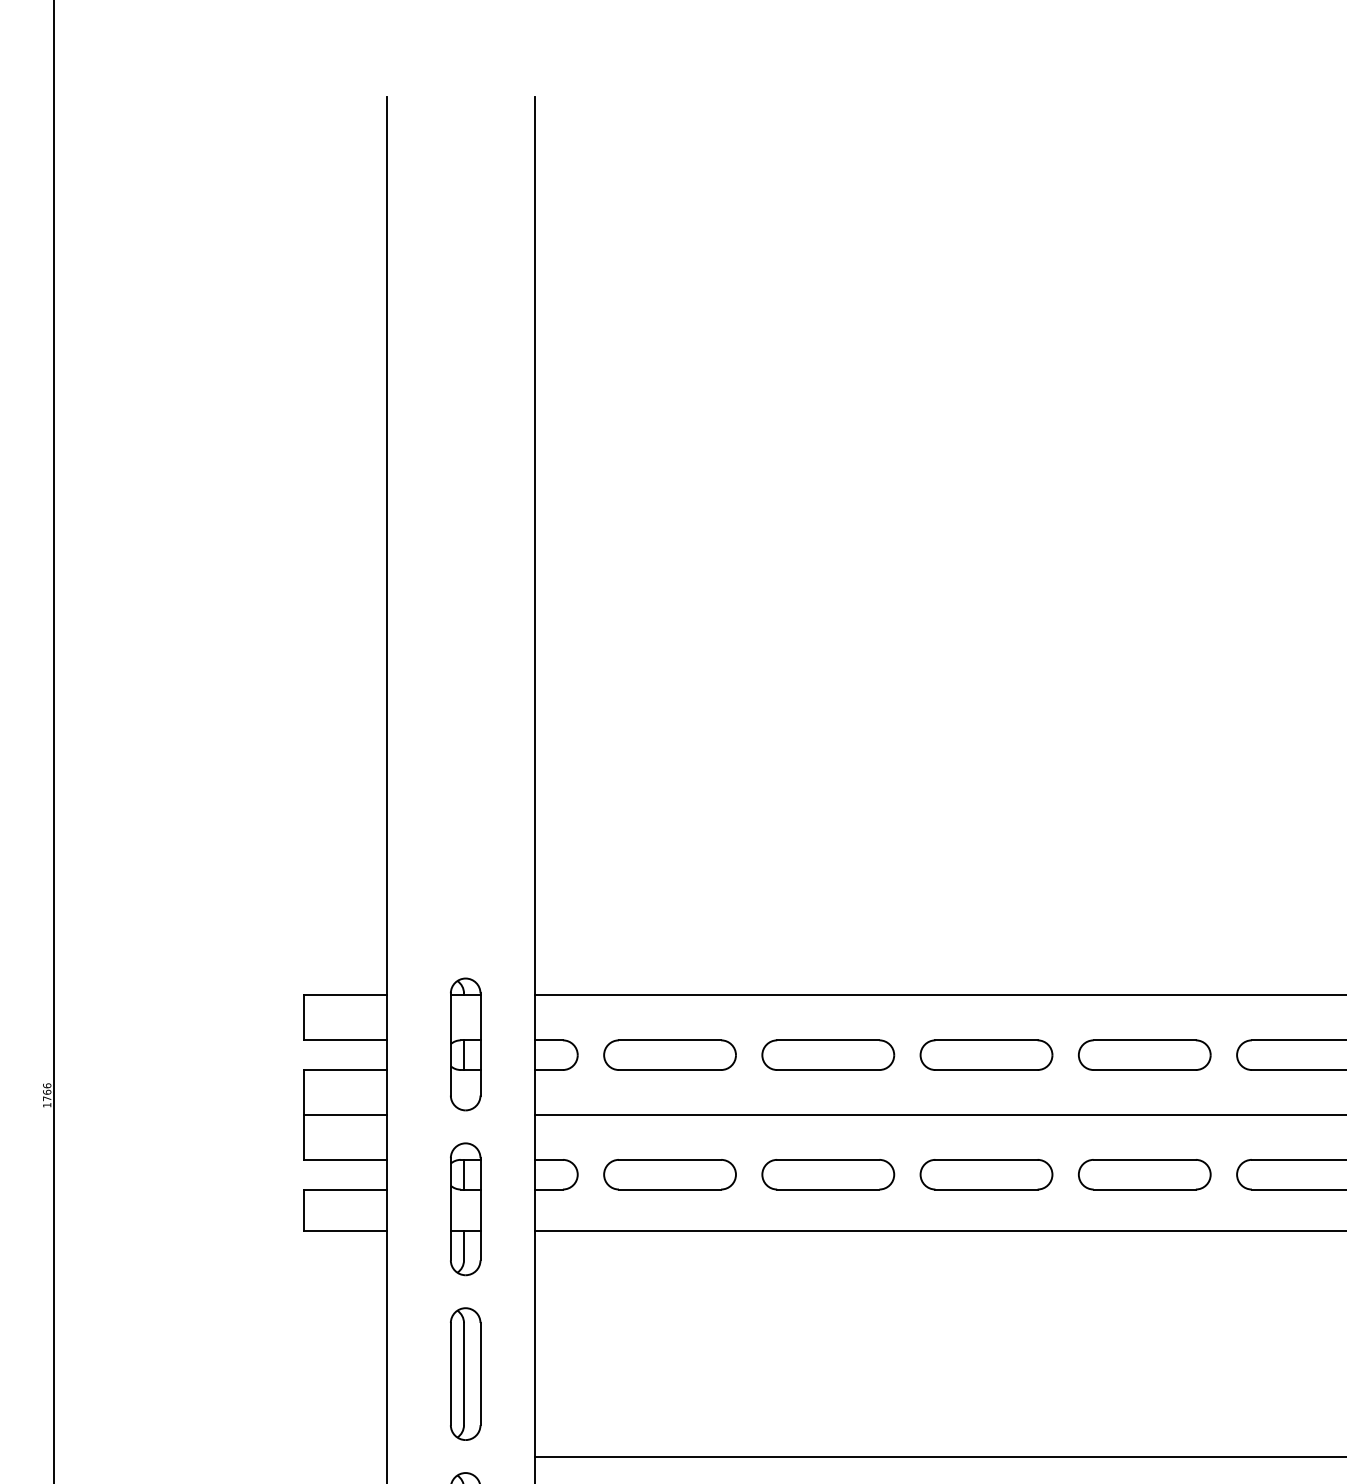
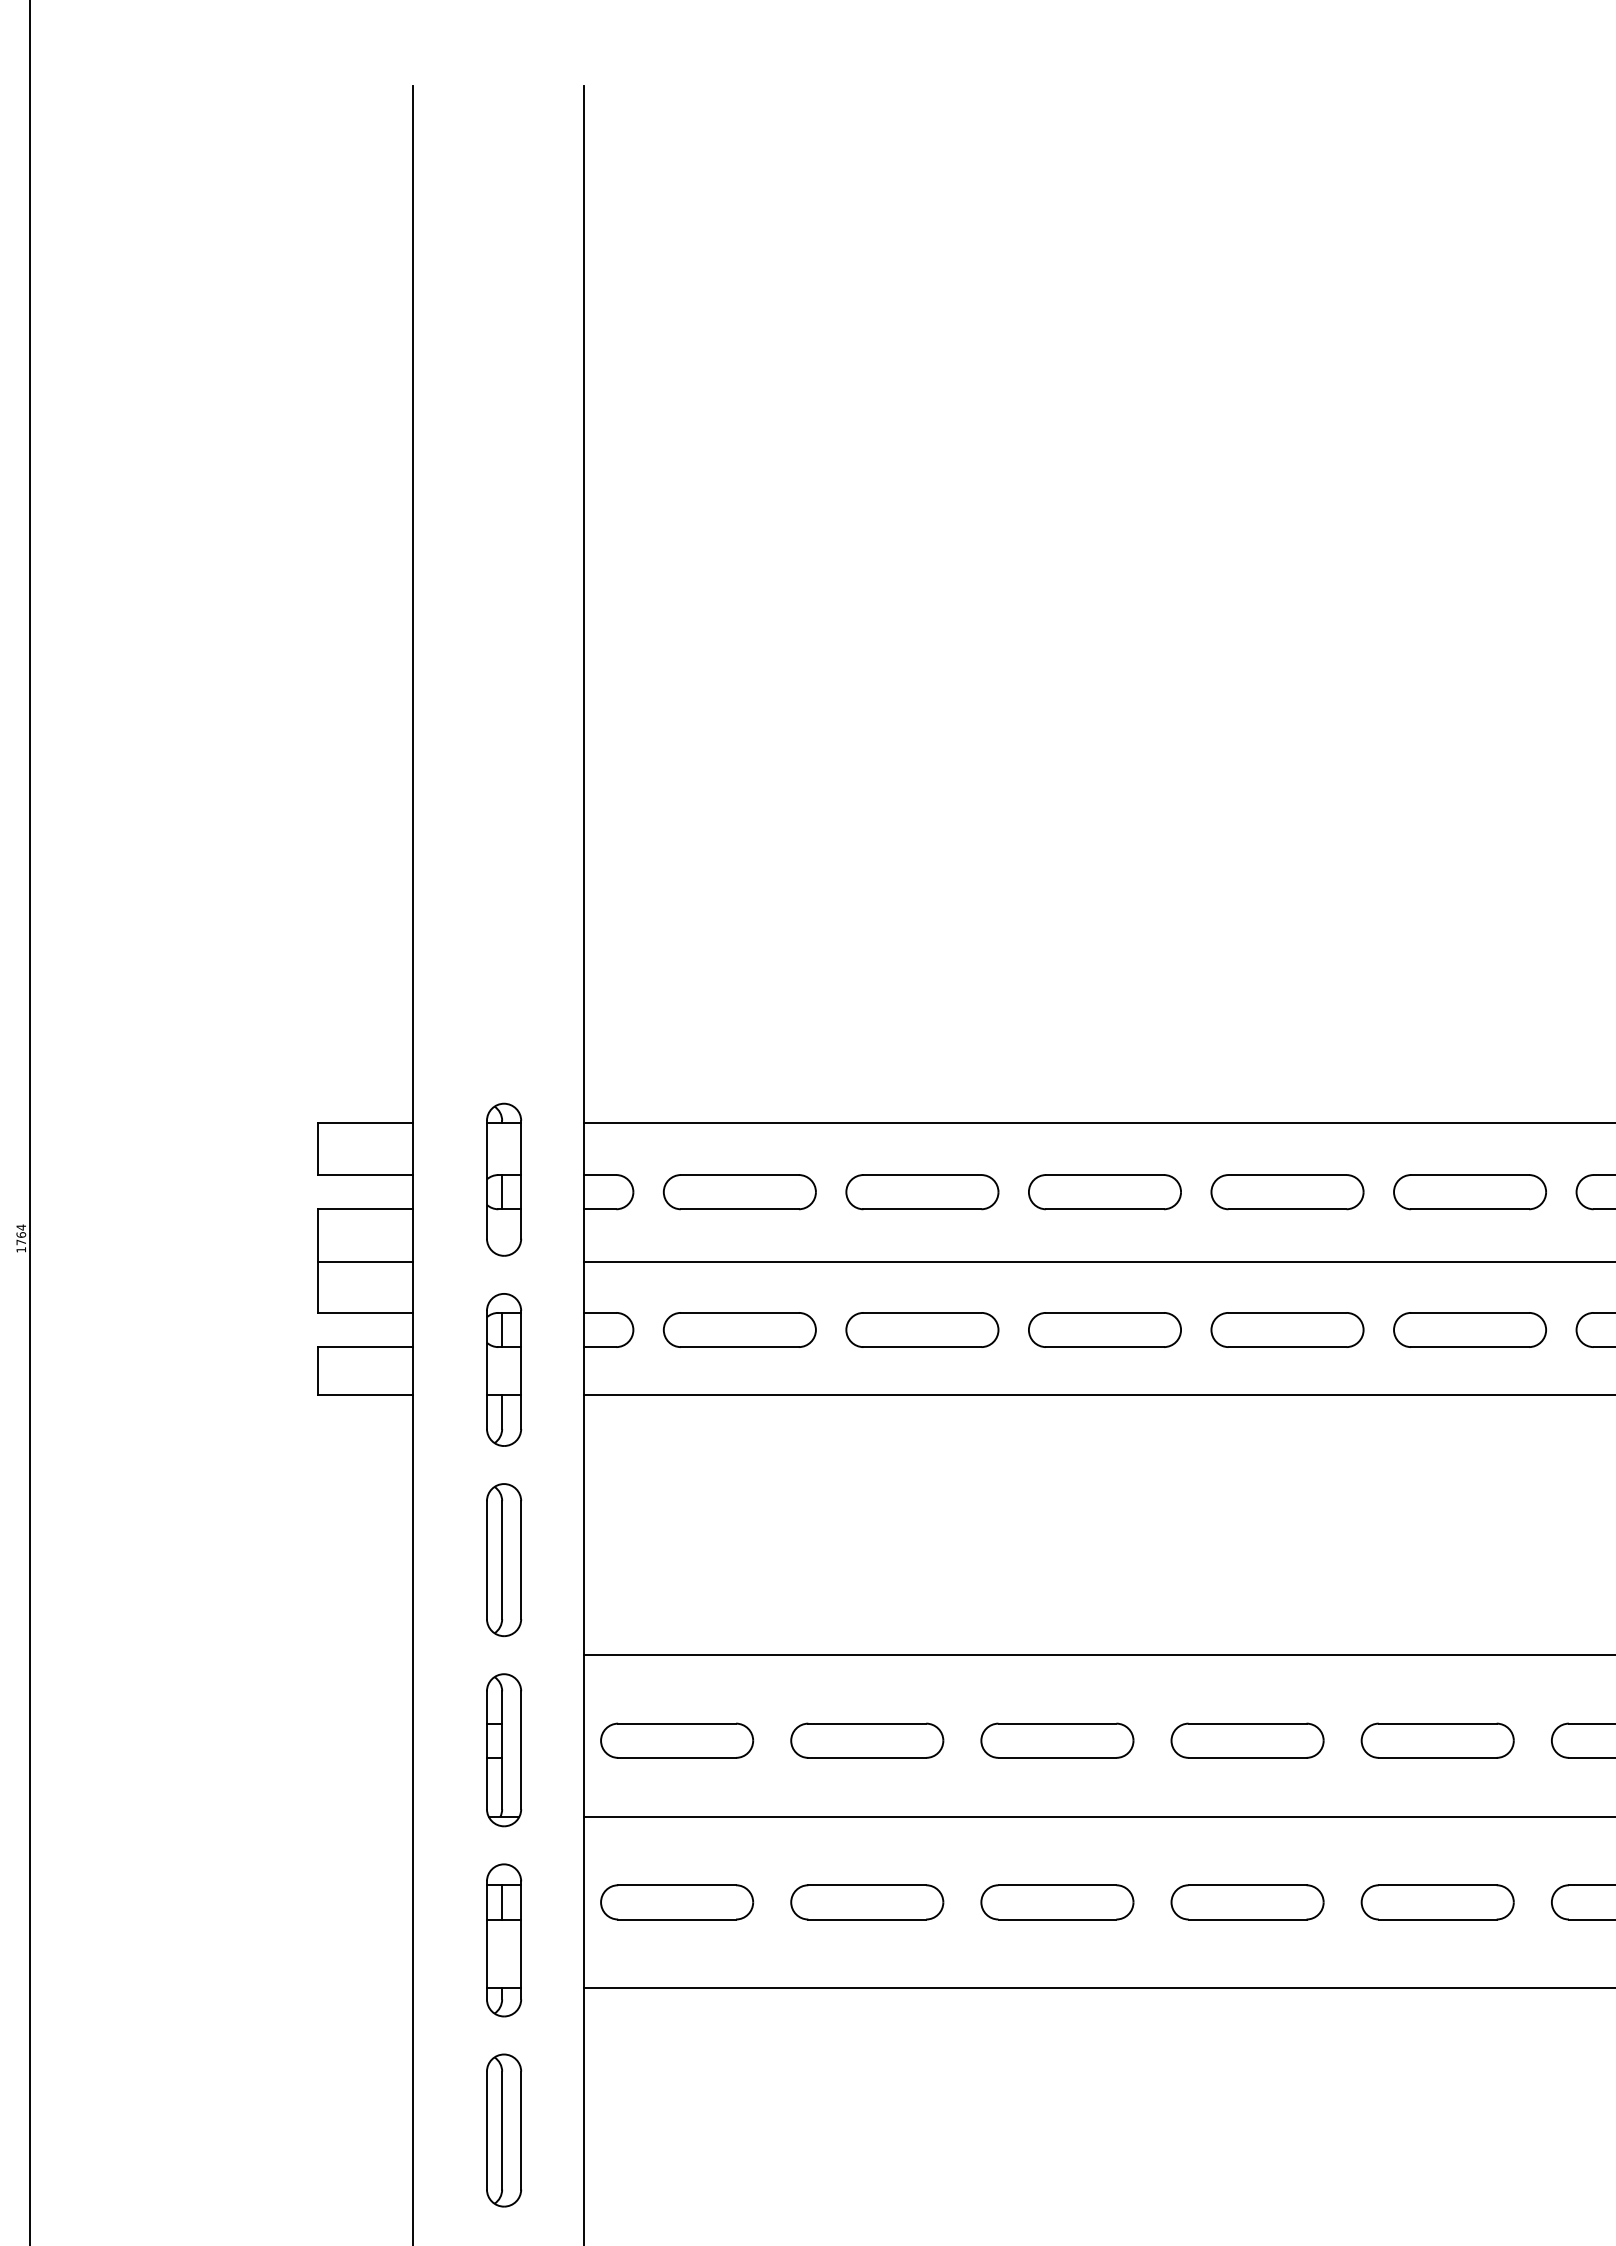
text: (47, 1085) -> (21, 1227), 1766 -> 1764

